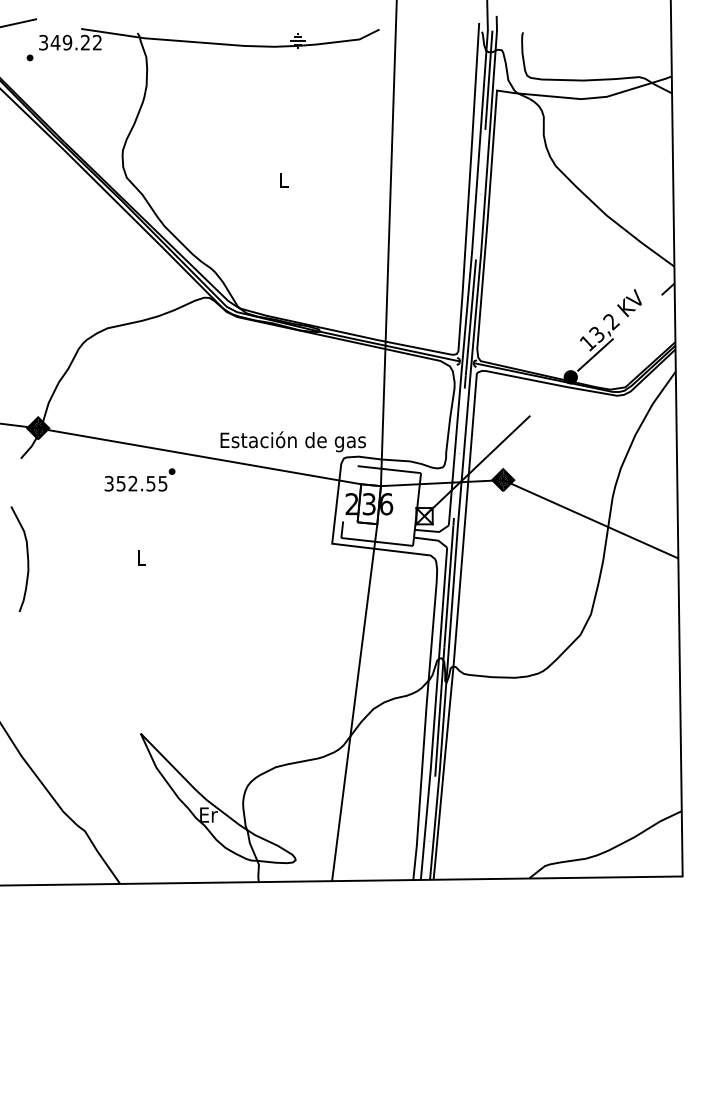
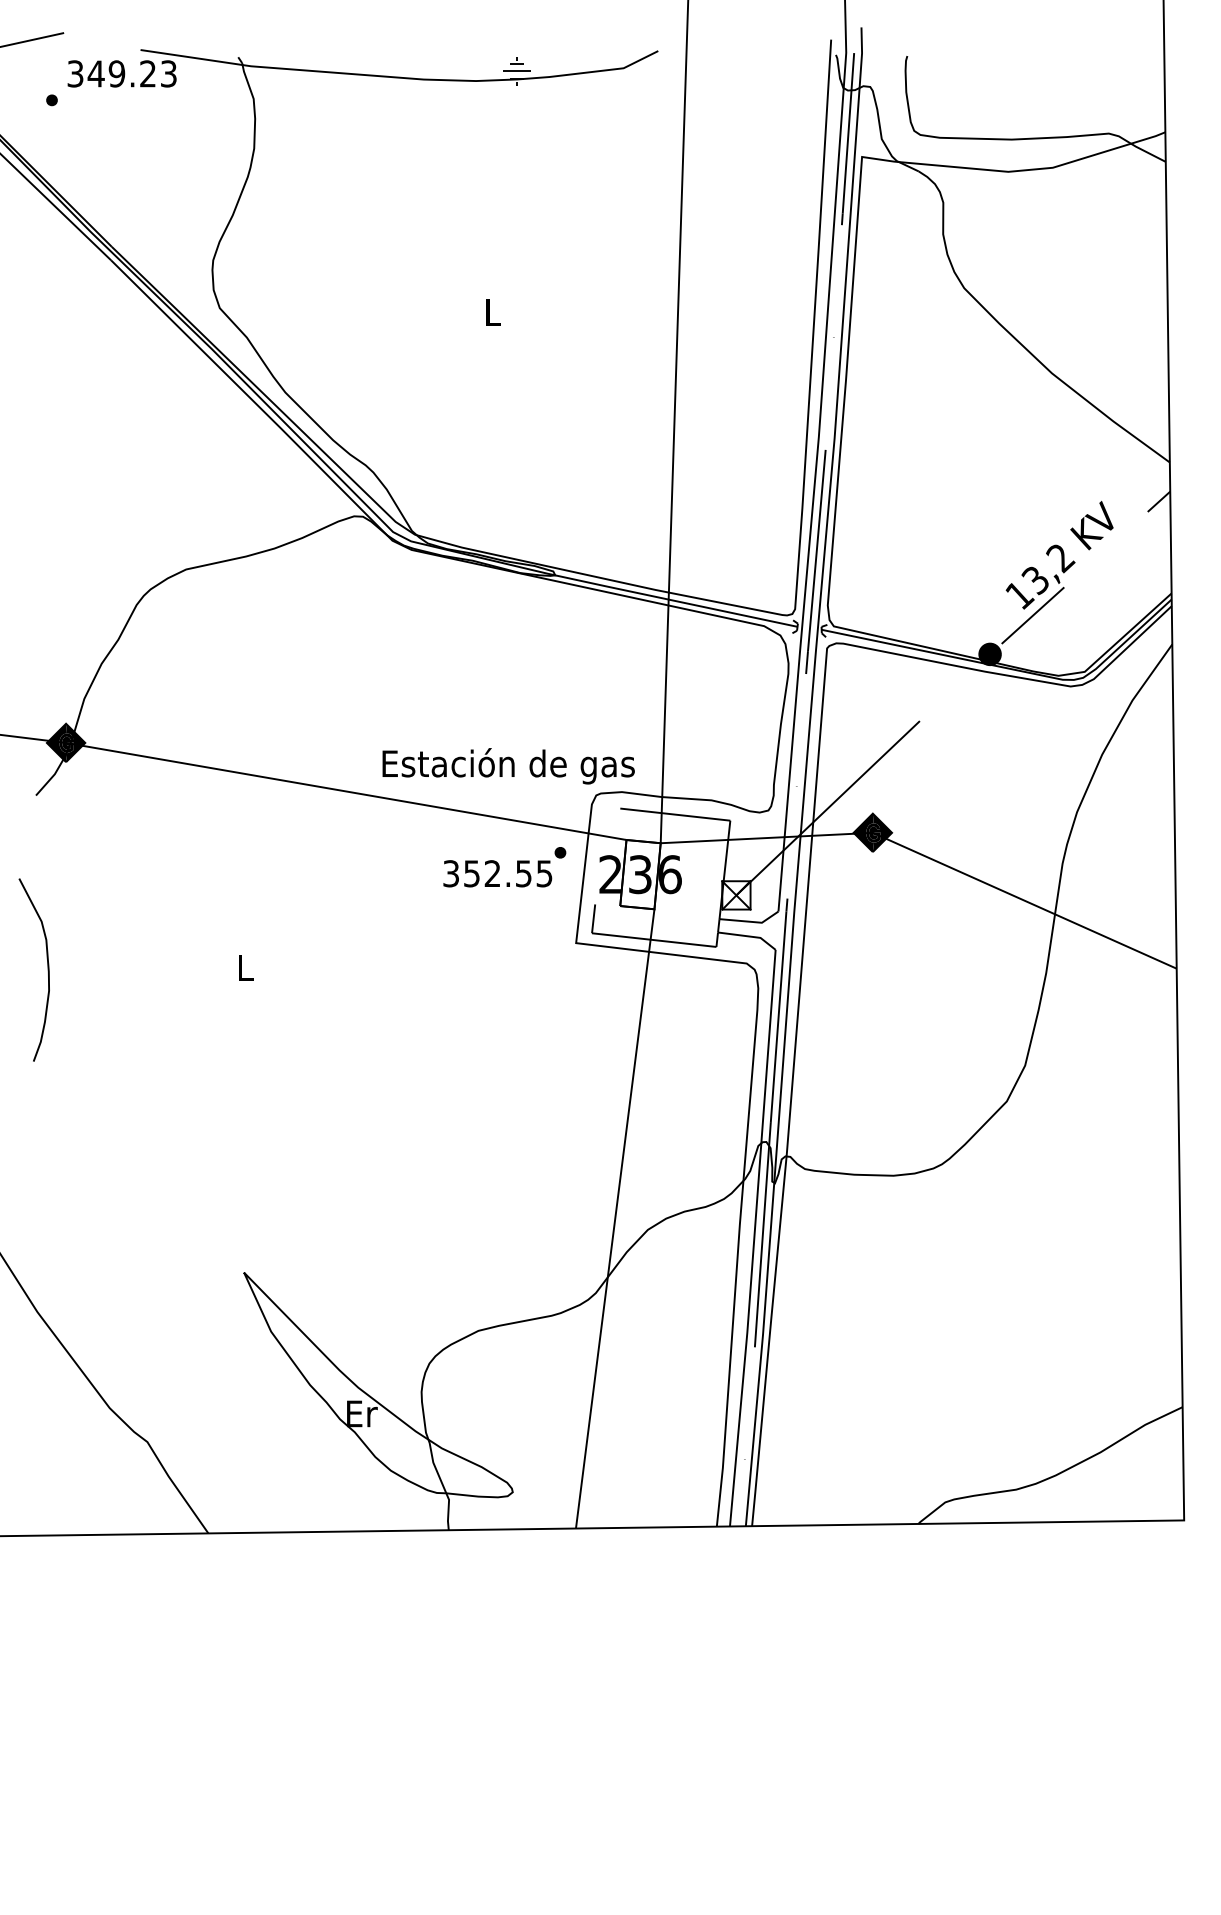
text: (97, 42) -> (168, 73), 349.22 -> 349.23
text: (139, 479) -> (503, 866), moved

